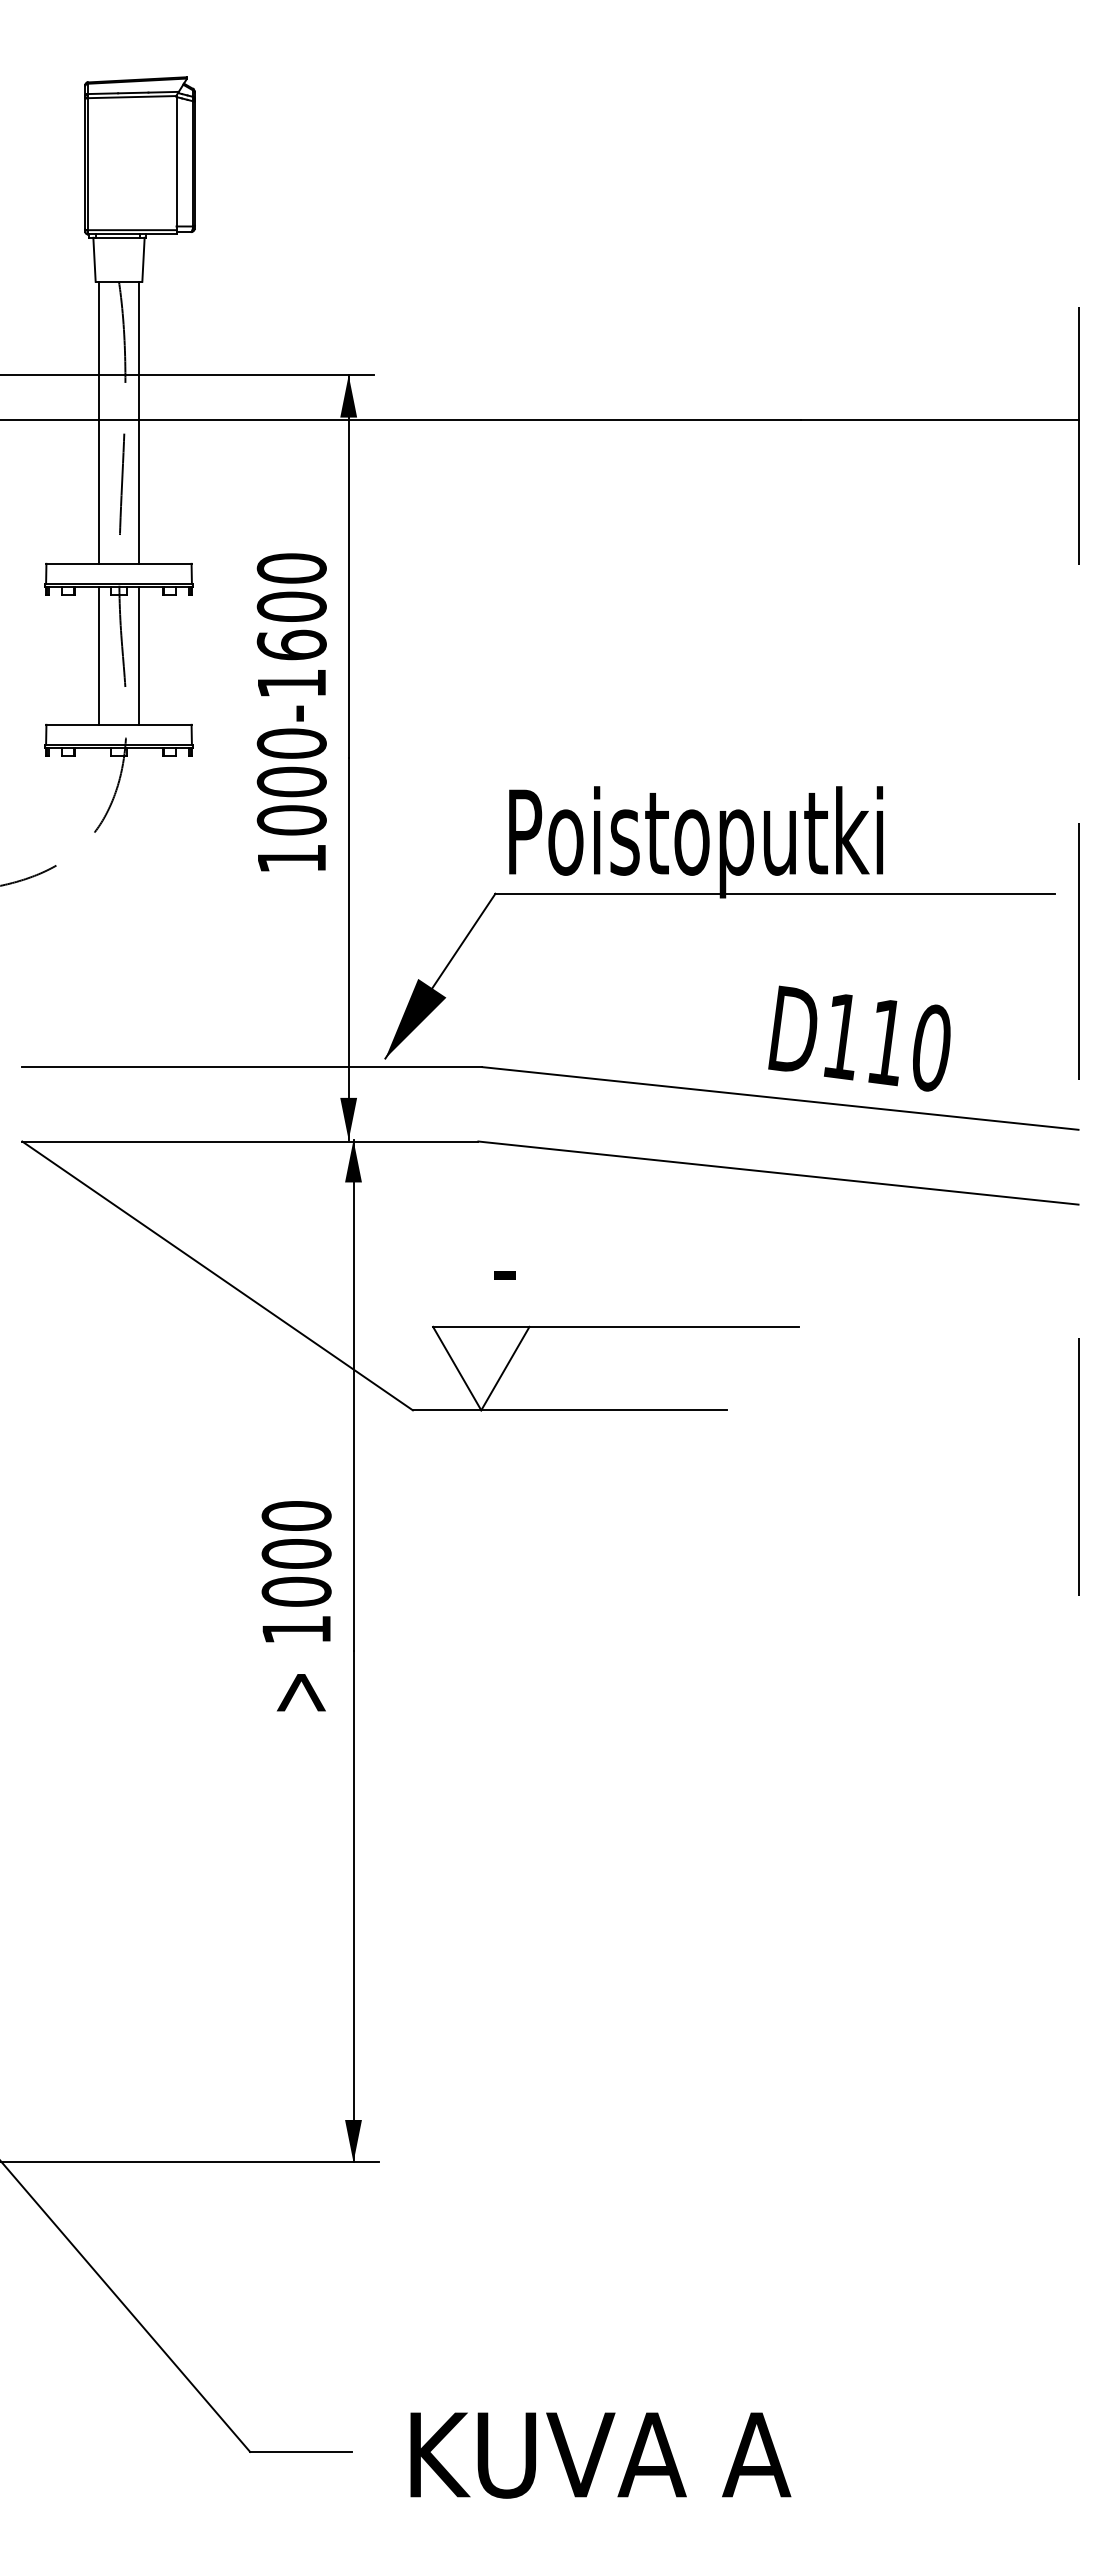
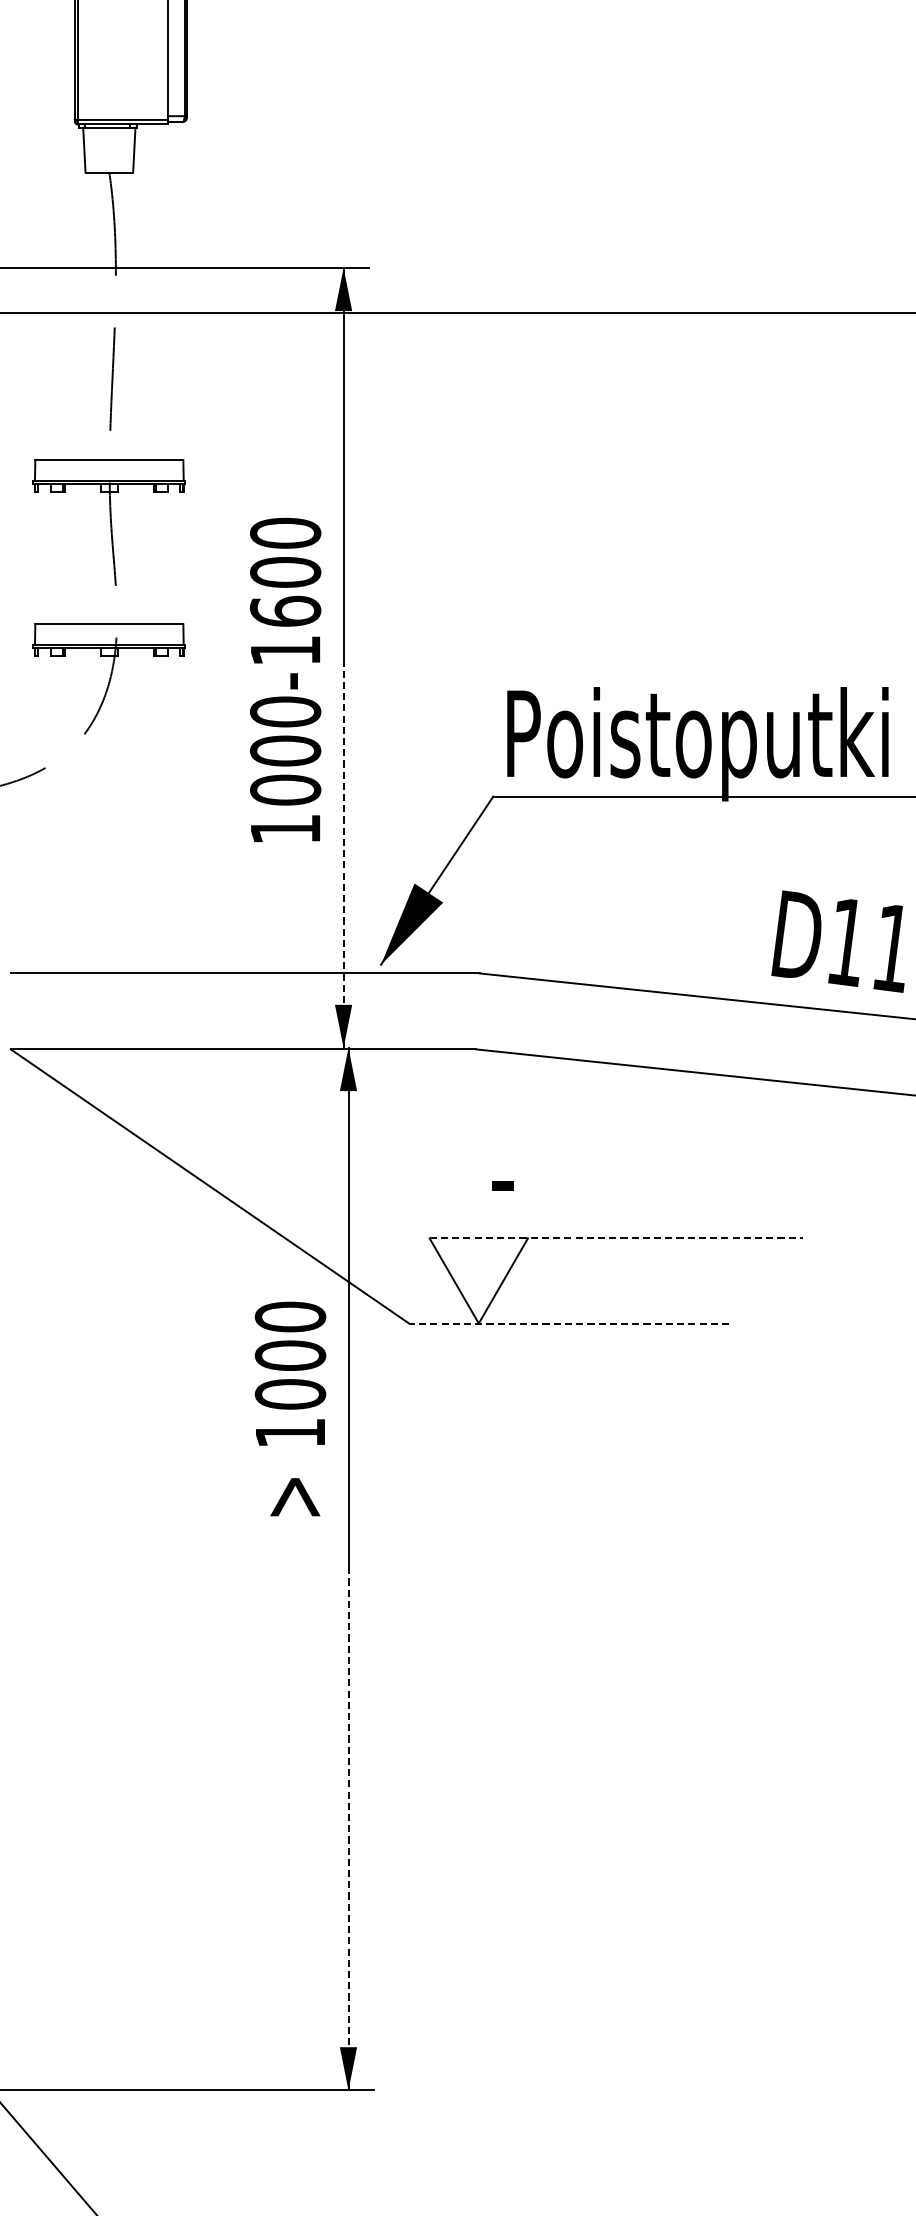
line: (98, 422) -> (88, 316), removed
line: (139, 422) -> (130, 316), removed
line: (98, 655) -> (88, 553), removed
line: (139, 655) -> (130, 553), removed
text: (291, 712) -> (285, 680), moved
line: (348, 948) -> (343, 852), solid -> dashed
line: (616, 1326) -> (616, 1237), solid -> dashed
line: (569, 1410) -> (568, 1323), solid -> dashed
text: (296, 1606) -> (290, 1409), moved
line: (353, 1906) -> (348, 1829), solid -> dashed

